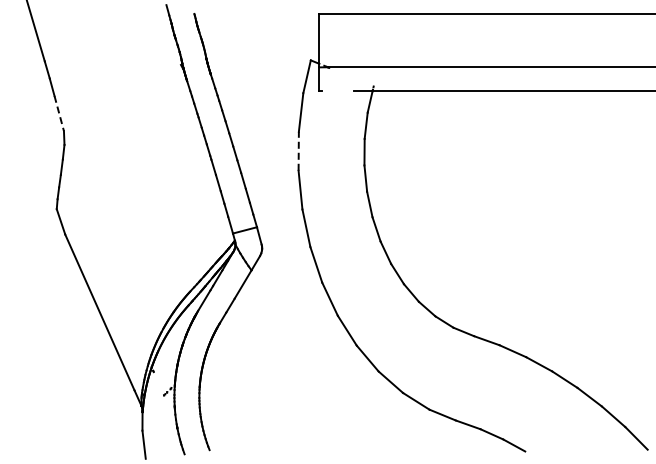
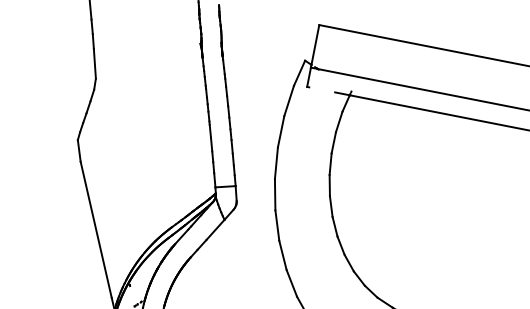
line: (59, 114) -> (94, 64), dashed -> solid
line: (298, 151) -> (280, 131), dashed -> solid

